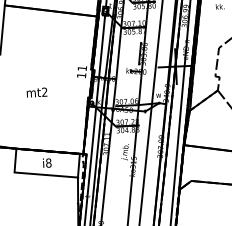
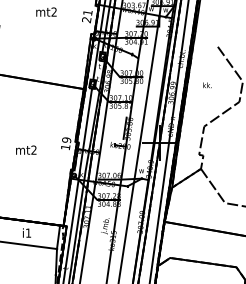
text: (82, 68) -> (66, 140), 11 -> 19
text: (37, 91) -> (26, 149), moved
text: (48, 162) -> (28, 232), i8 -> i1

